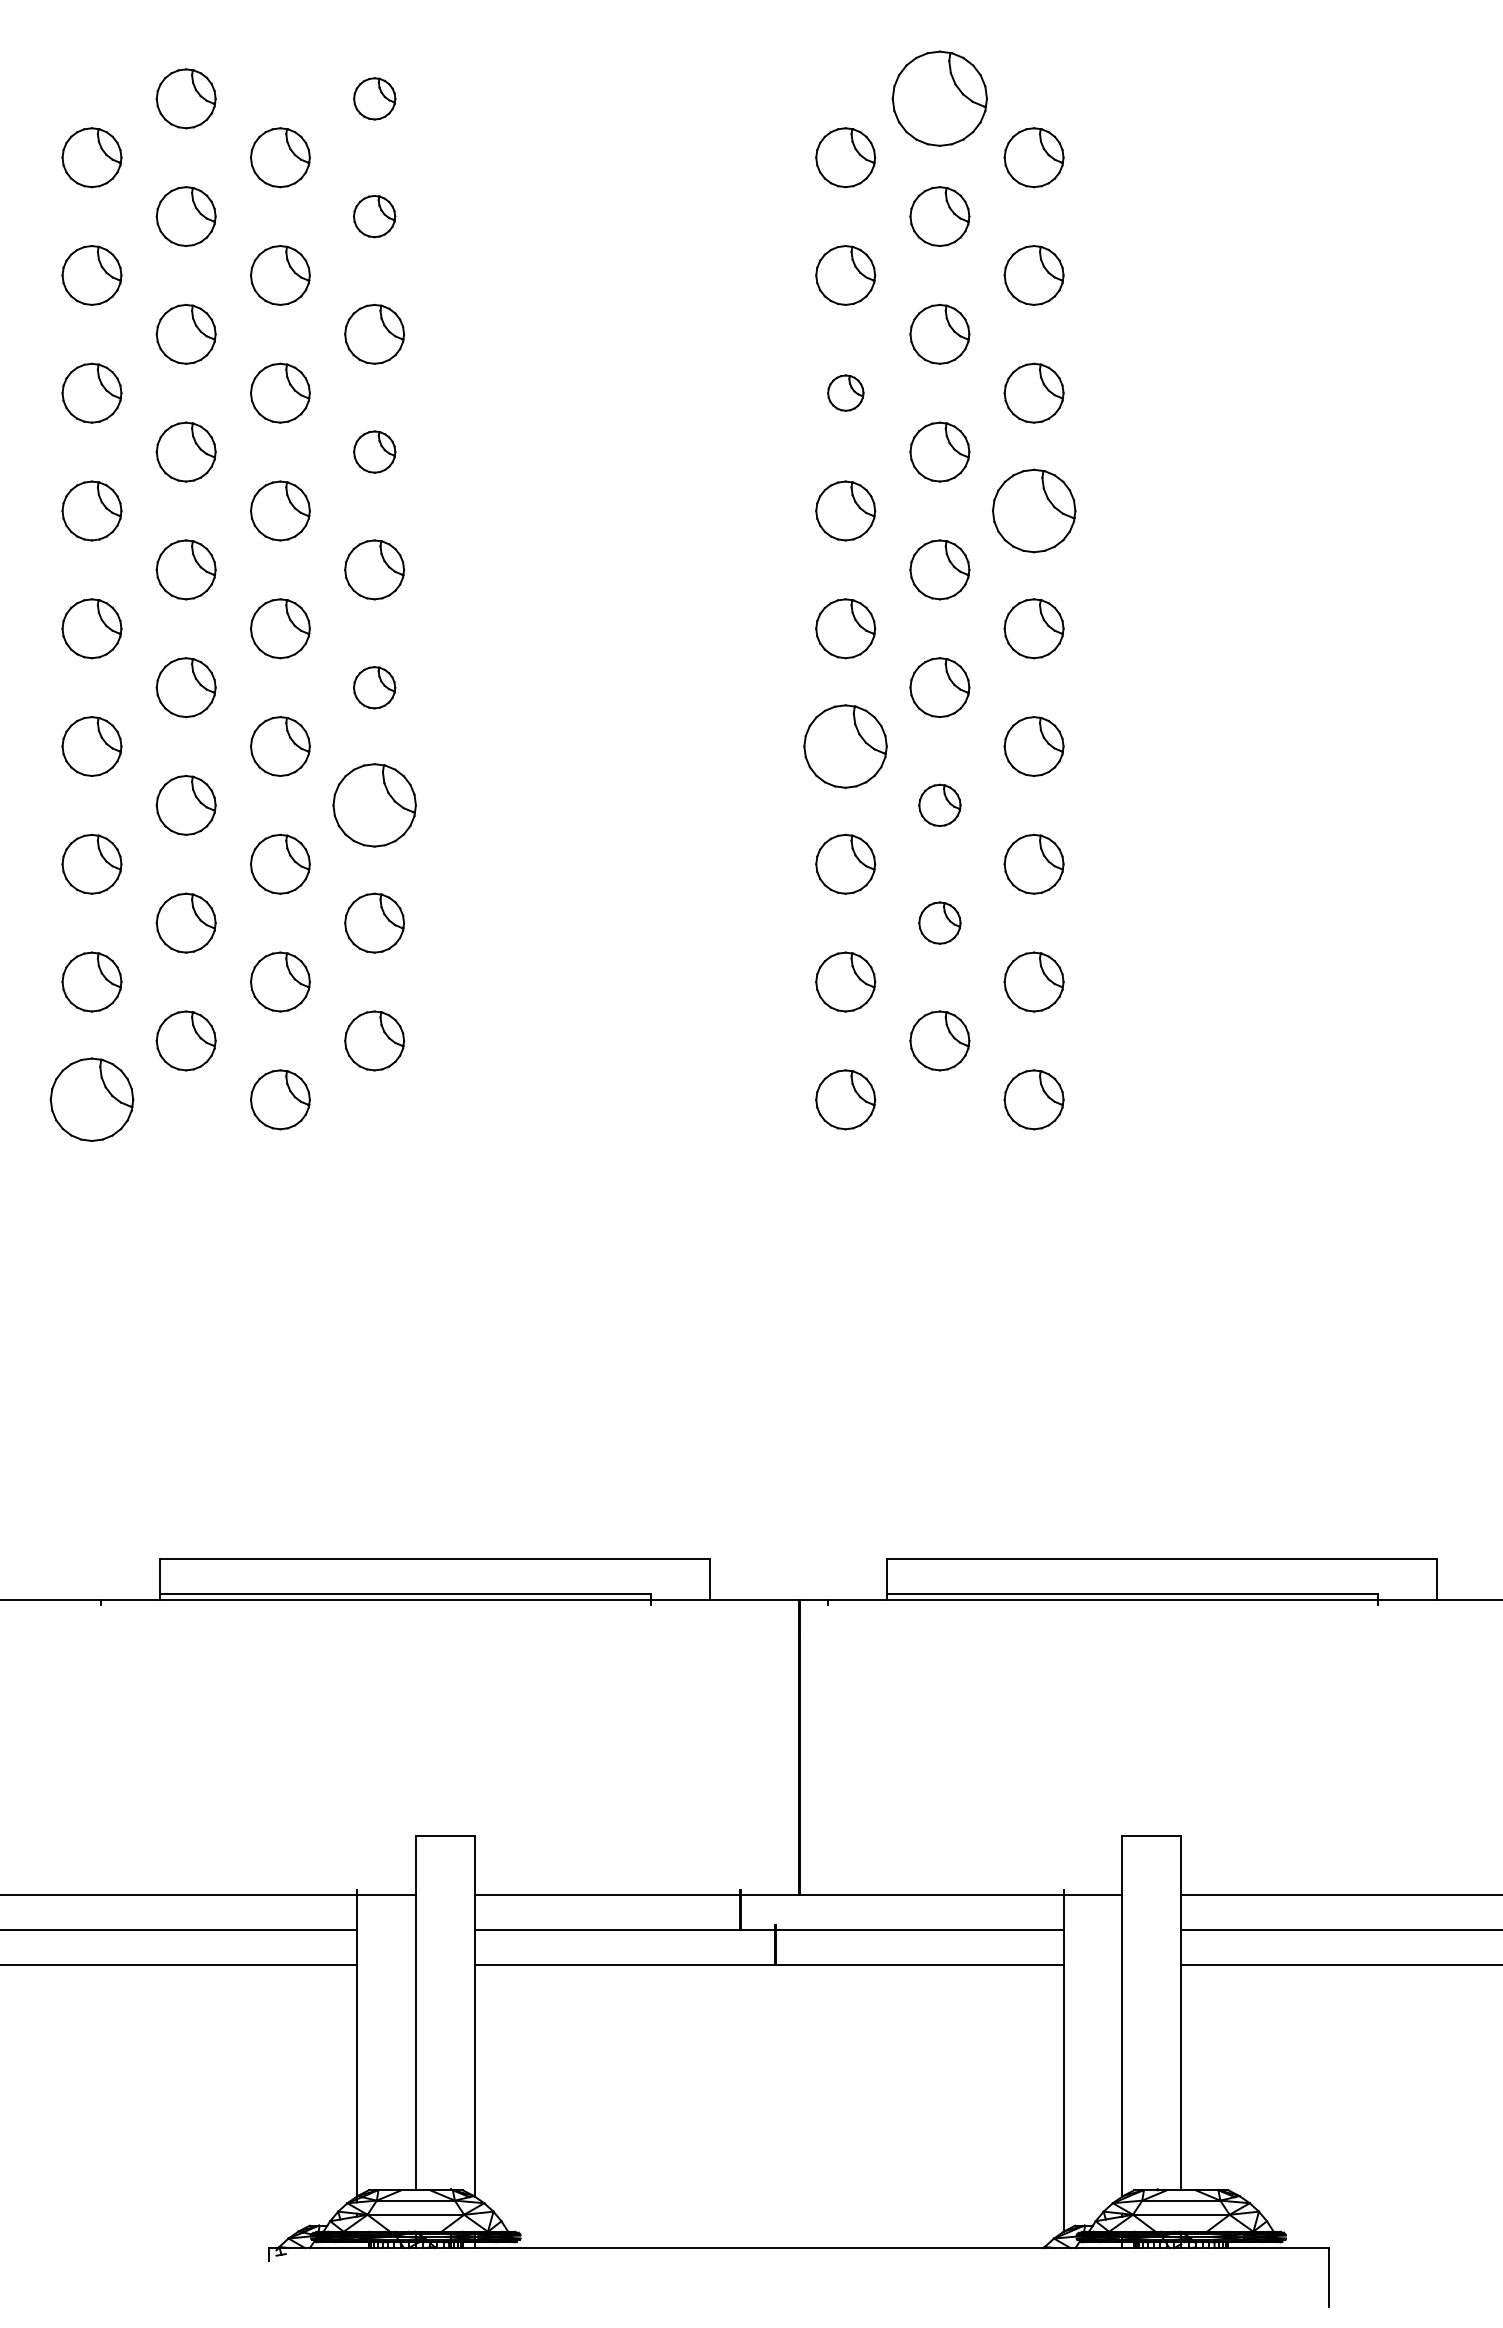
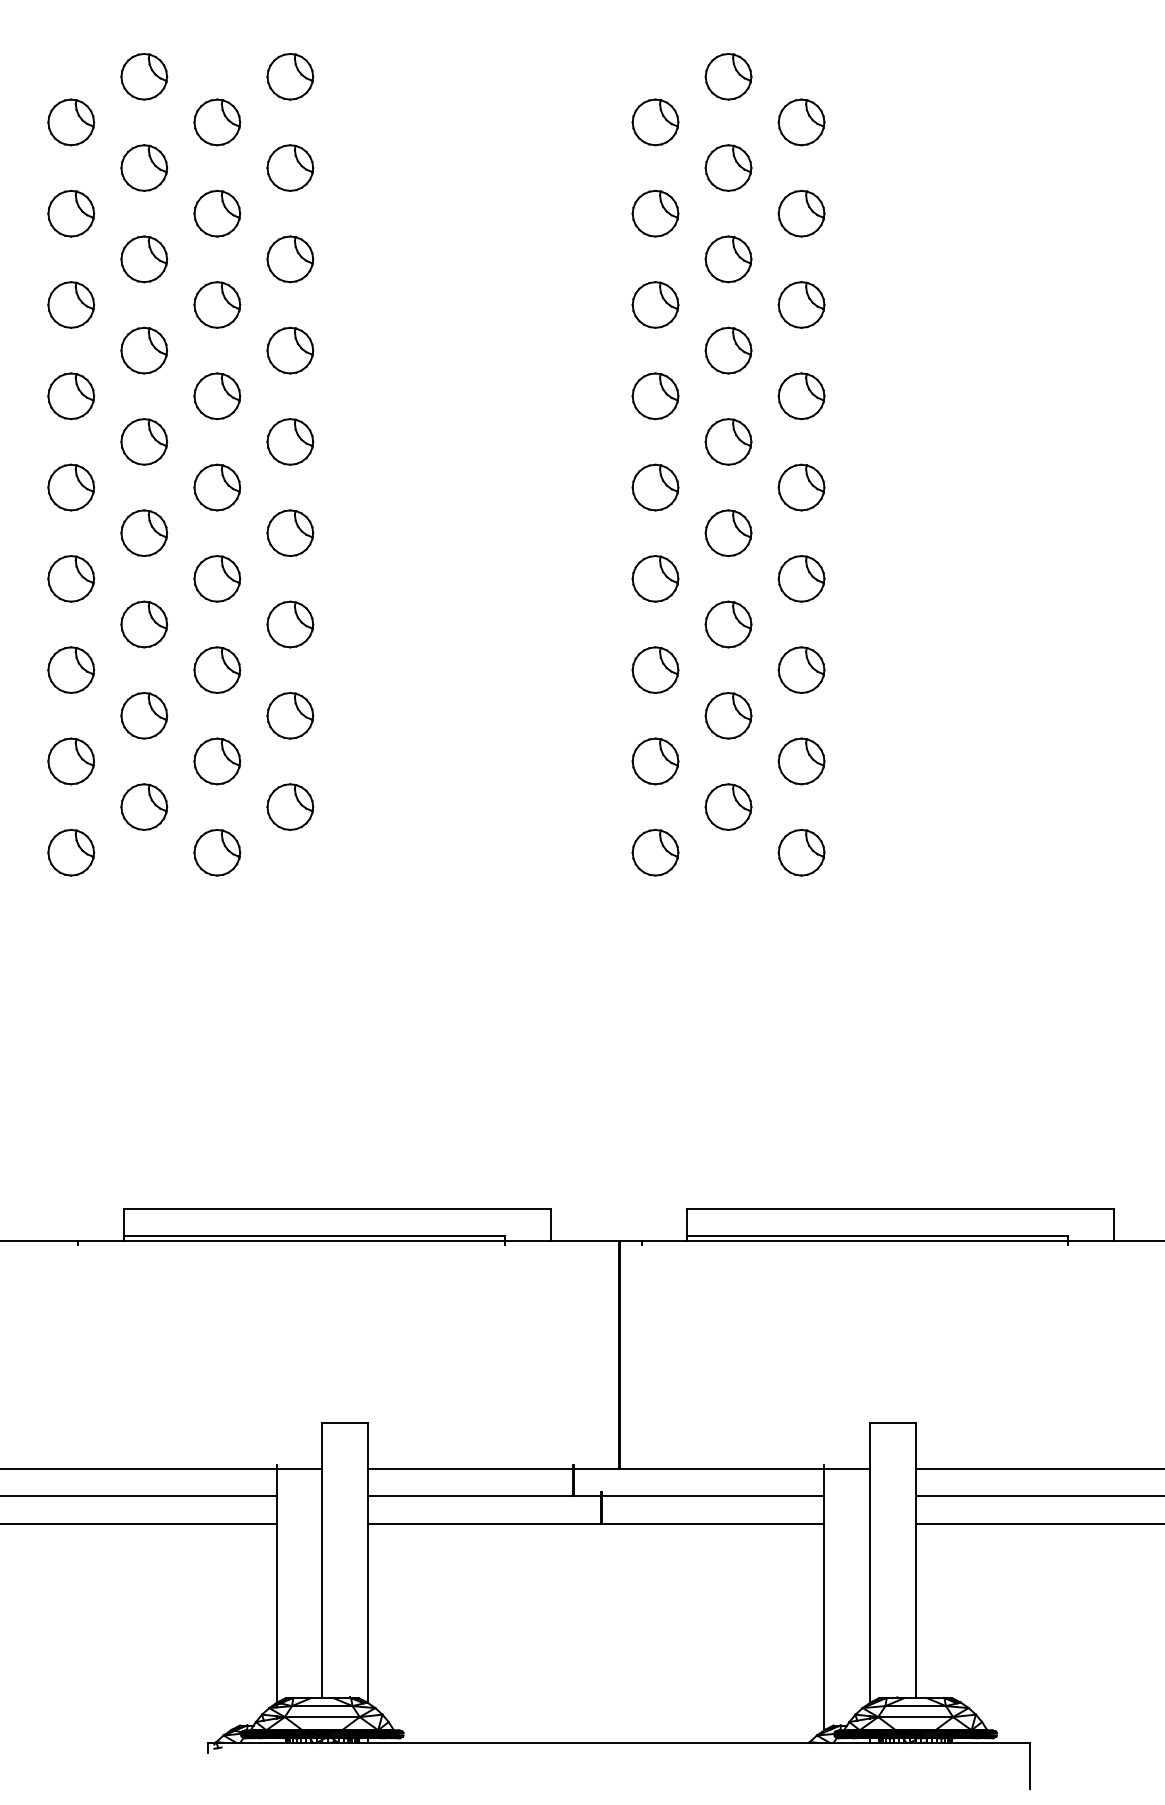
part: (374, 98) -> (290, 76), size x1.43
part: (939, 98) -> (728, 76), size x0.62
part: (374, 216) -> (290, 167), size x1.43
part: (845, 392) -> (655, 304), size x1.67
part: (374, 451) -> (290, 350), size x1.43
part: (1033, 510) -> (801, 395), size x0.71
part: (374, 687) -> (290, 533), size x1.43
part: (845, 746) -> (655, 578), size x0.71
part: (374, 805) -> (290, 624), size x0.71
part: (939, 805) -> (728, 624), size x1.43
part: (939, 922) -> (728, 715), size x1.43
part: (91, 1099) -> (70, 852), size x0.71

